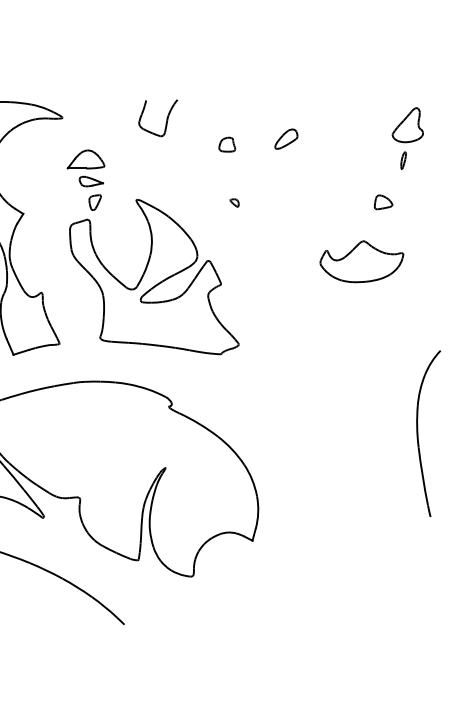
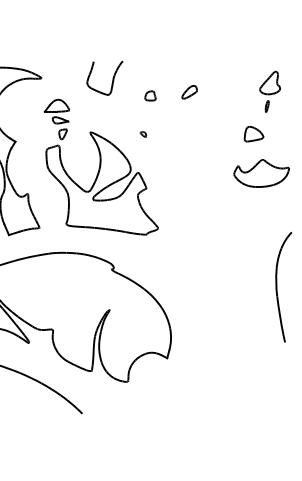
part: (157, 118) -> (104, 78), size x1.4
part: (382, 201) -> (253, 133), size x1.6
part: (233, 202) -> (142, 134), moved
part: (361, 261) -> (261, 173), moved

